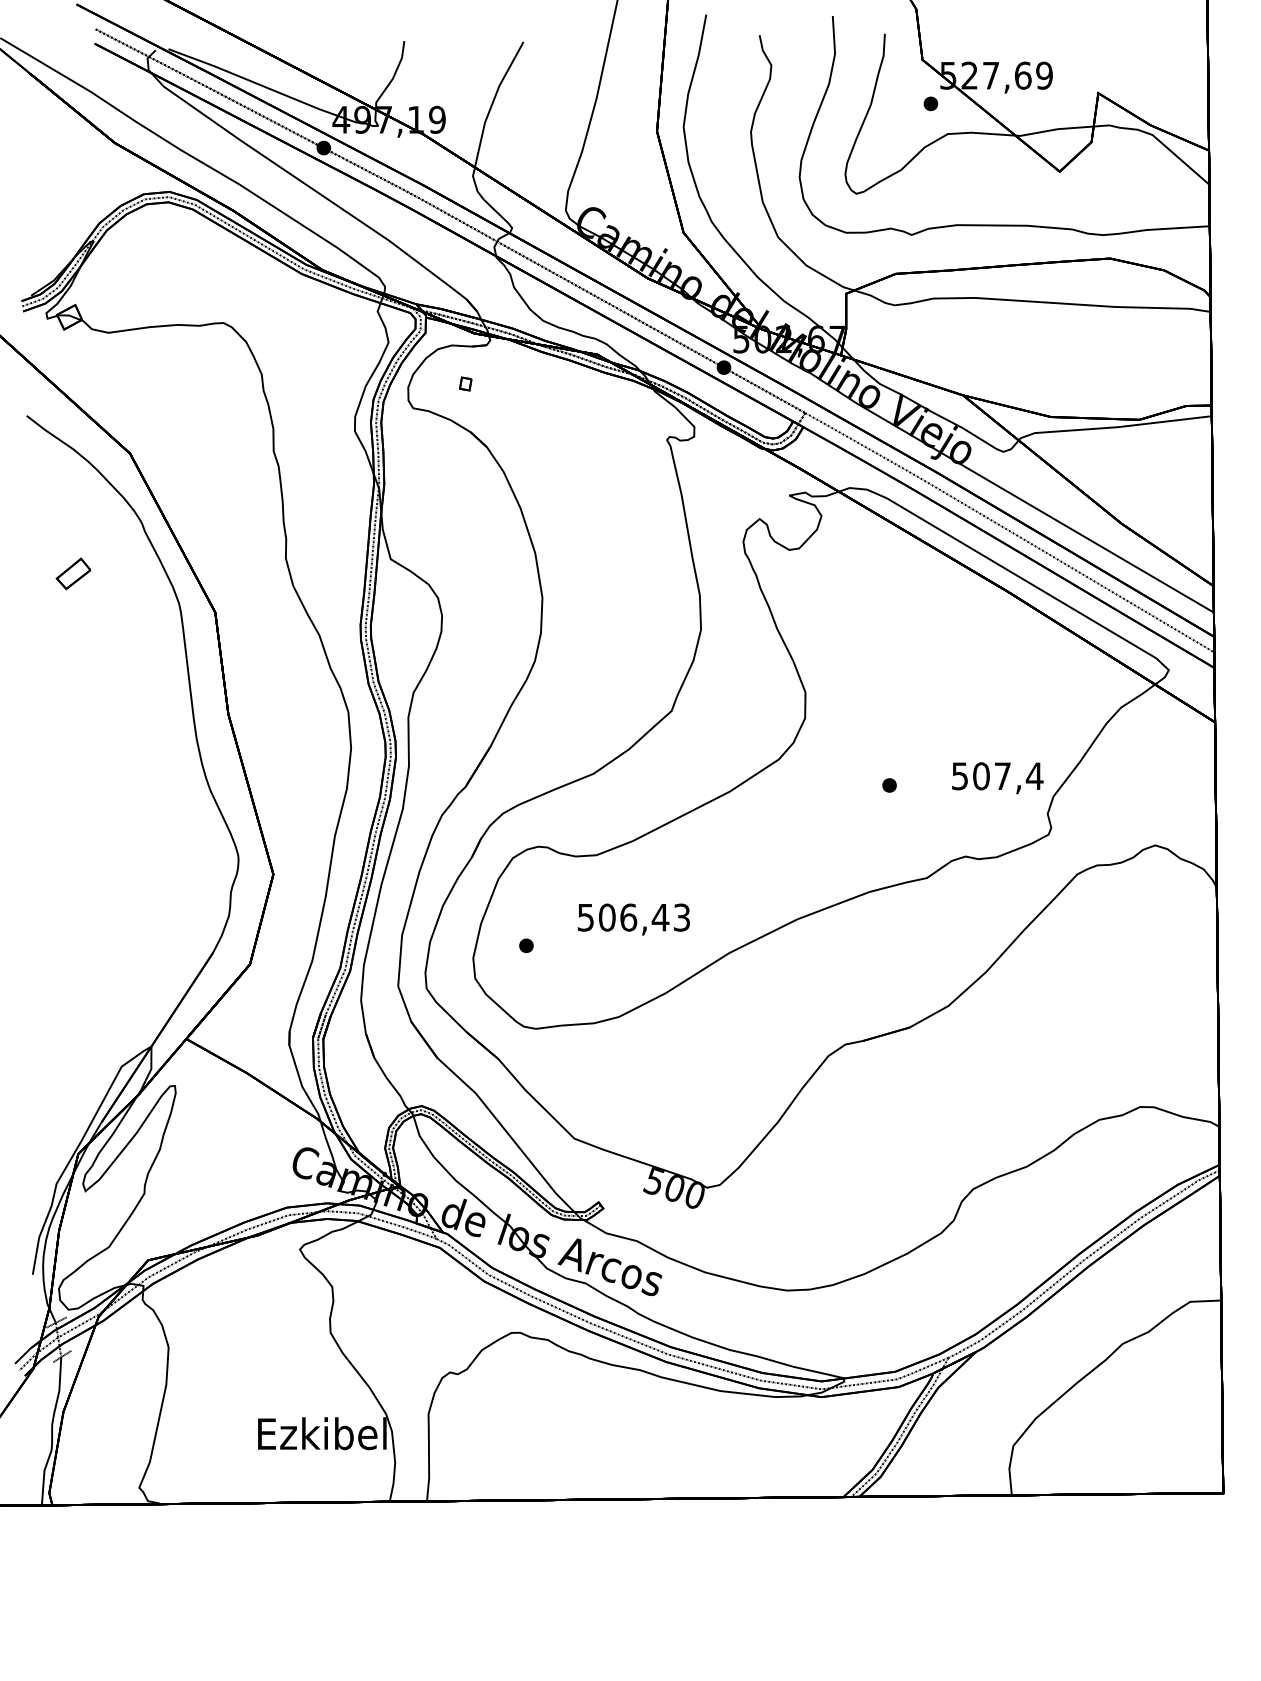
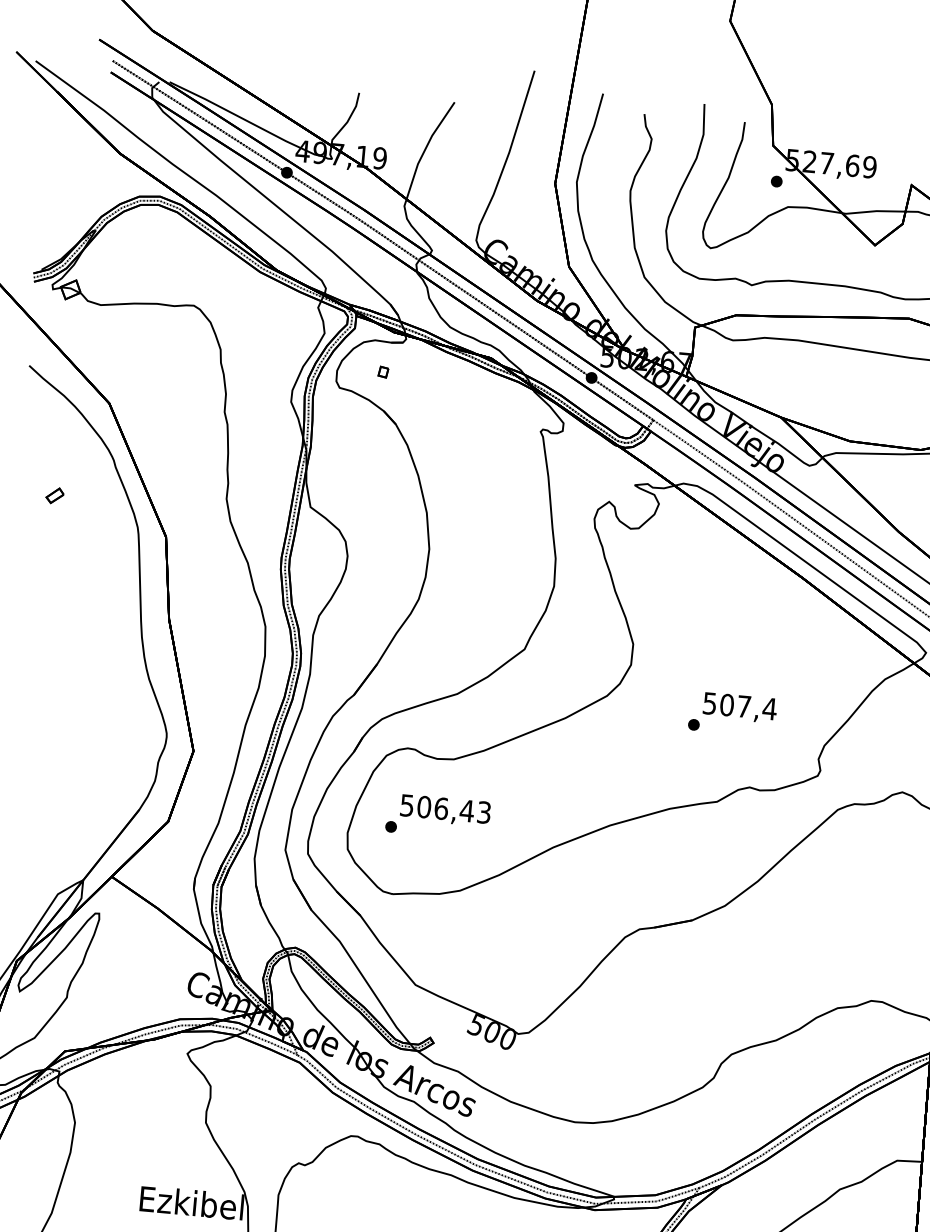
part: (72, 573) -> (54, 495), size x0.62
text: (997, 778) -> (739, 708), moved
text: (633, 919) -> (445, 810), moved

